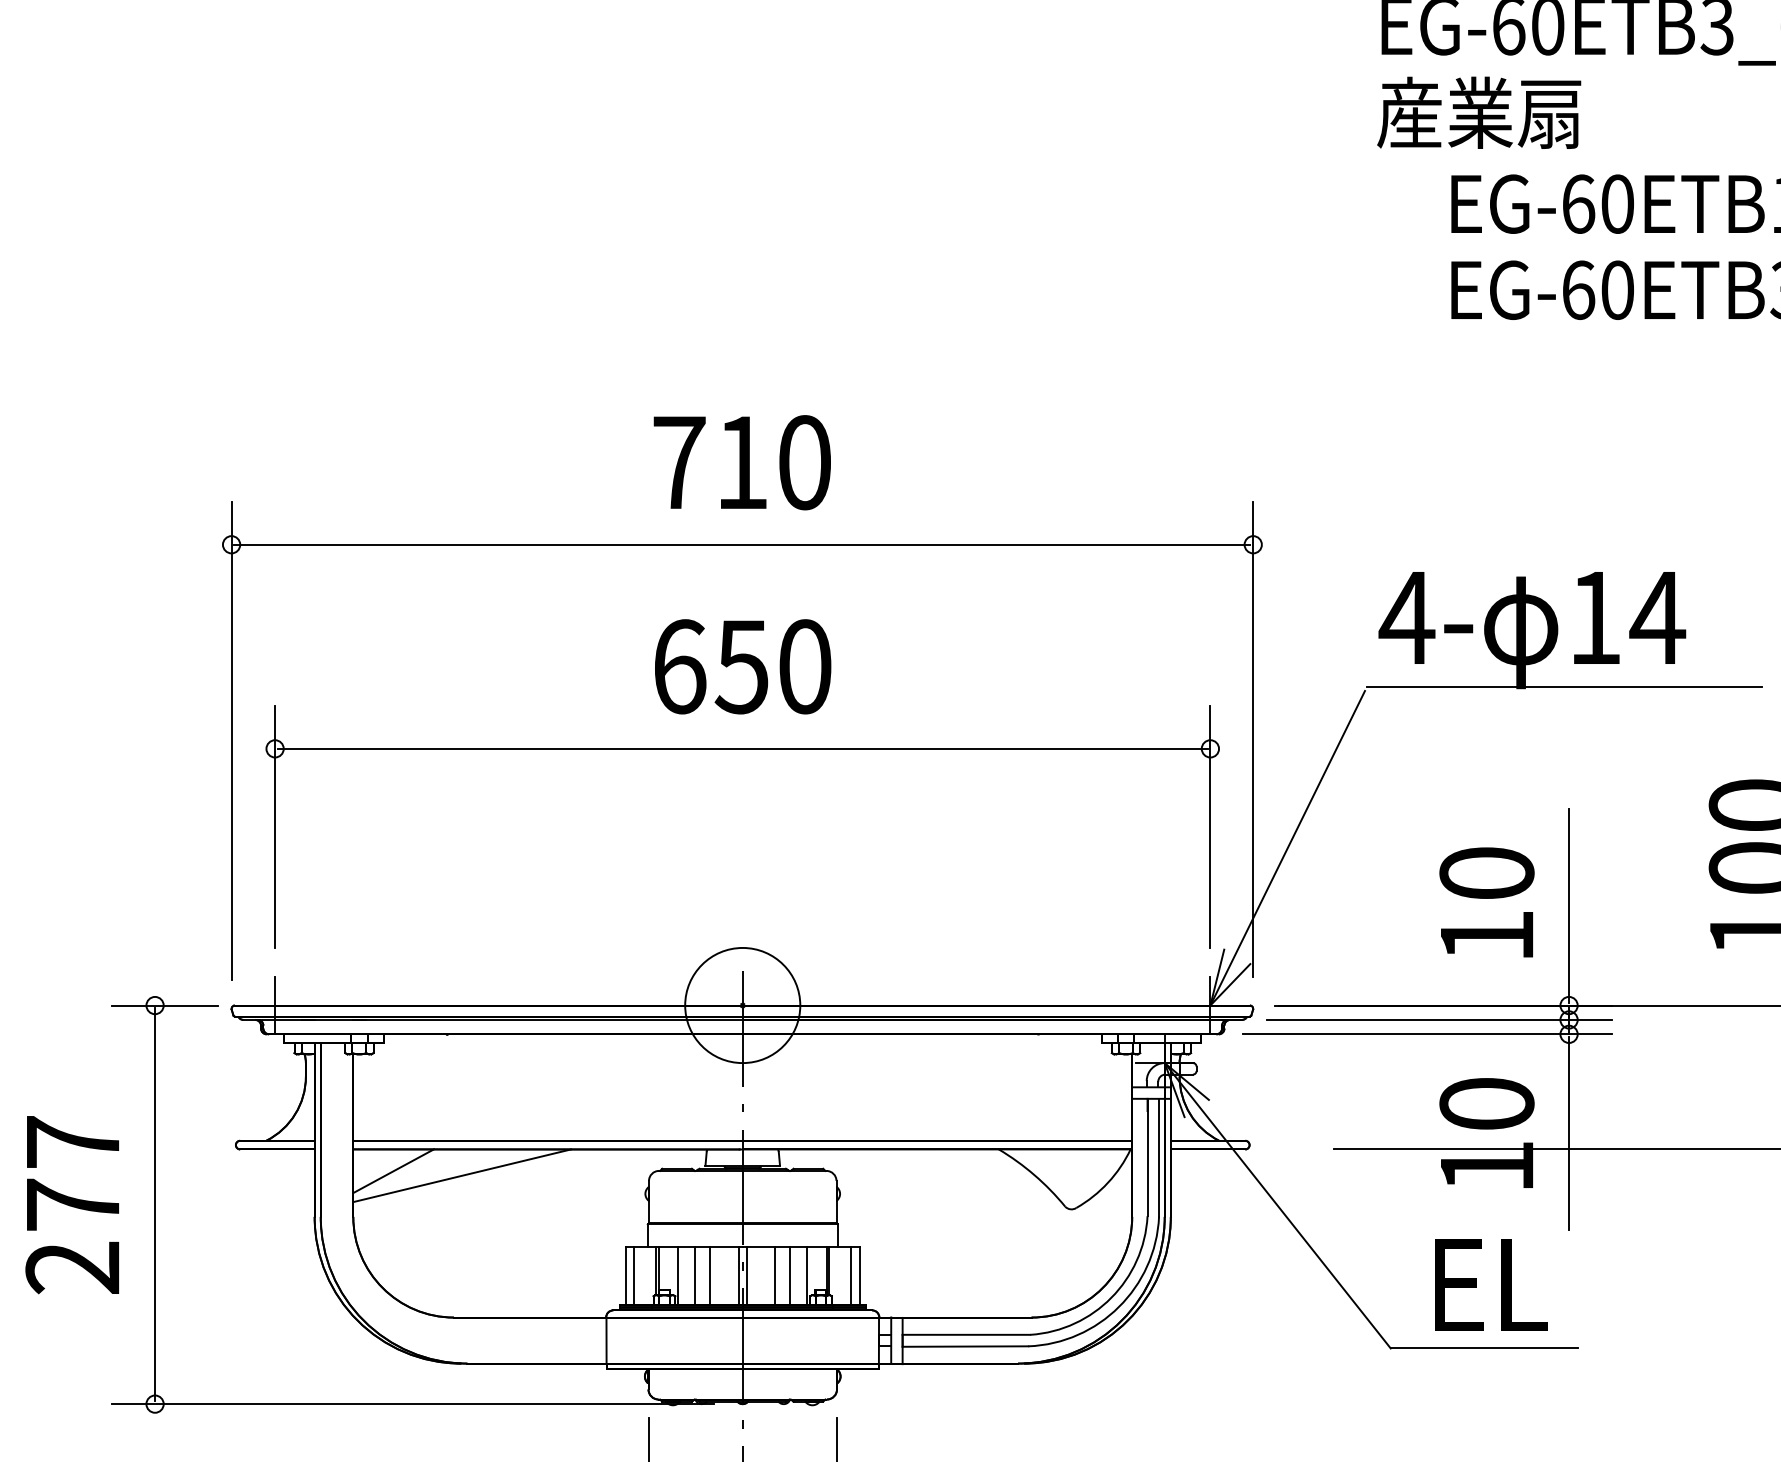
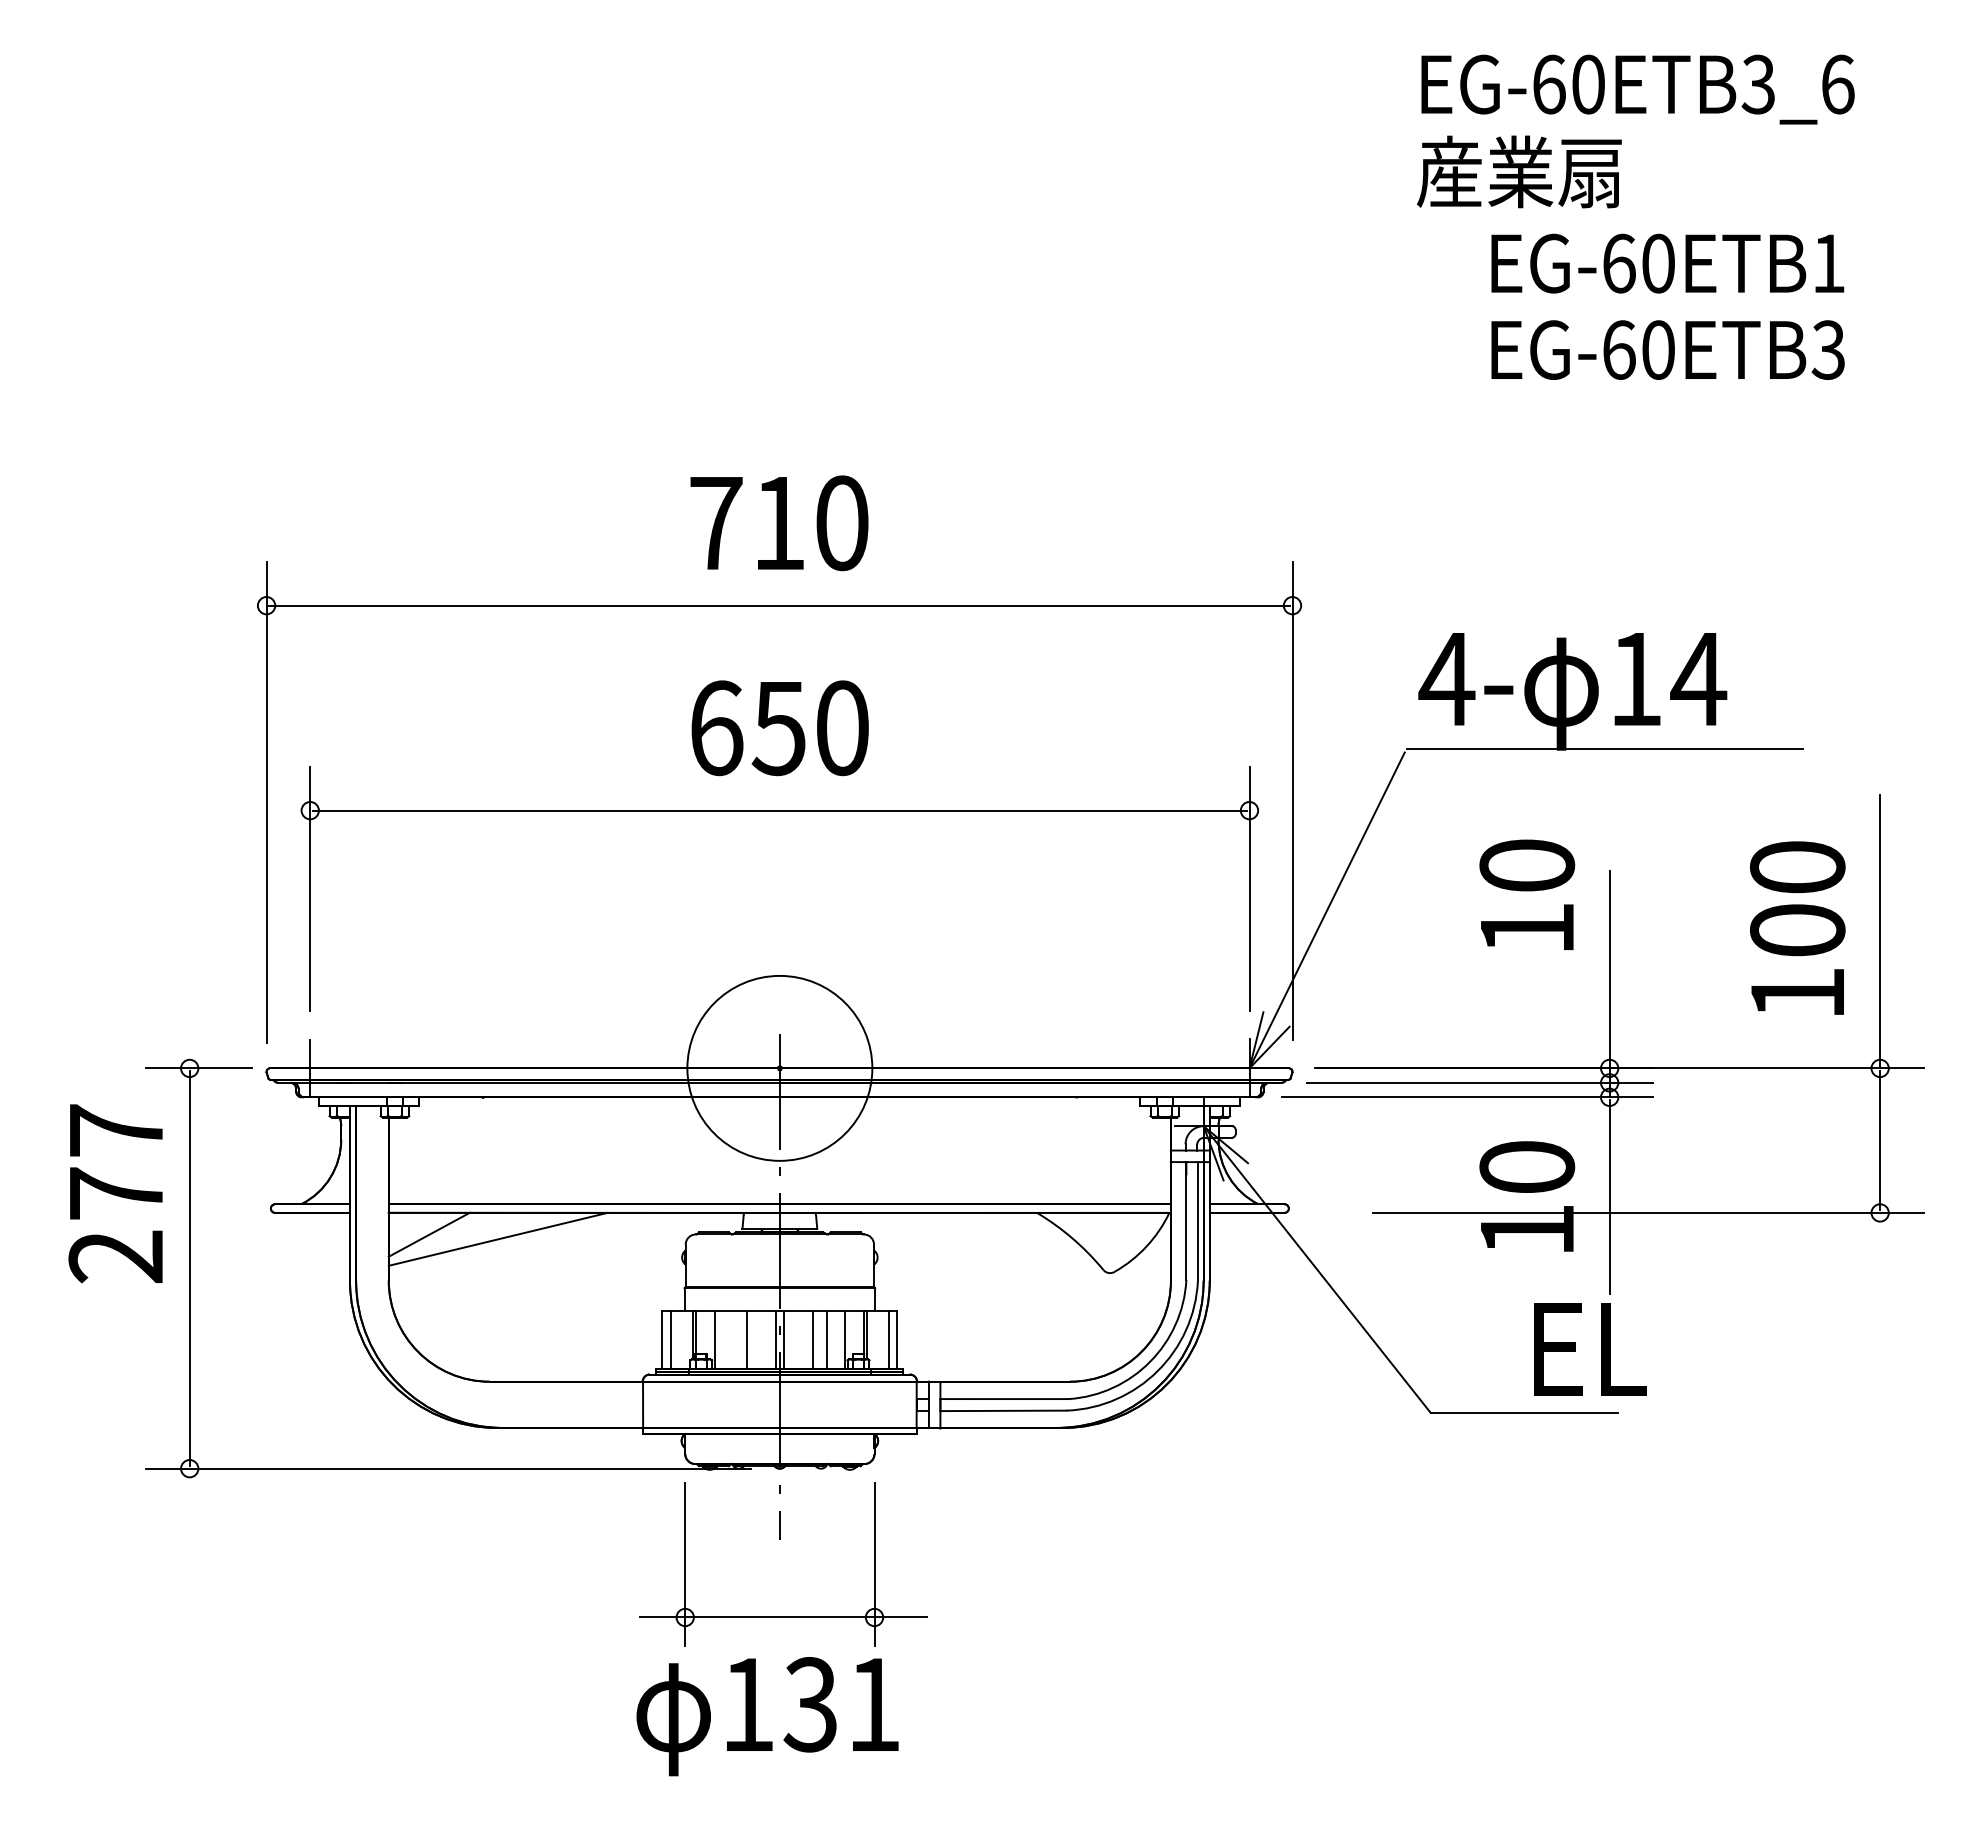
text: (1487, 902) -> (1527, 894), moved
circle: (742, 1005) -> (779, 1068), size x1.6
text: (72, 1204) -> (115, 1193), moved
line: (695, 1275) -> (732, 1339), removed
text: (1491, 1285) -> (1590, 1349), moved

